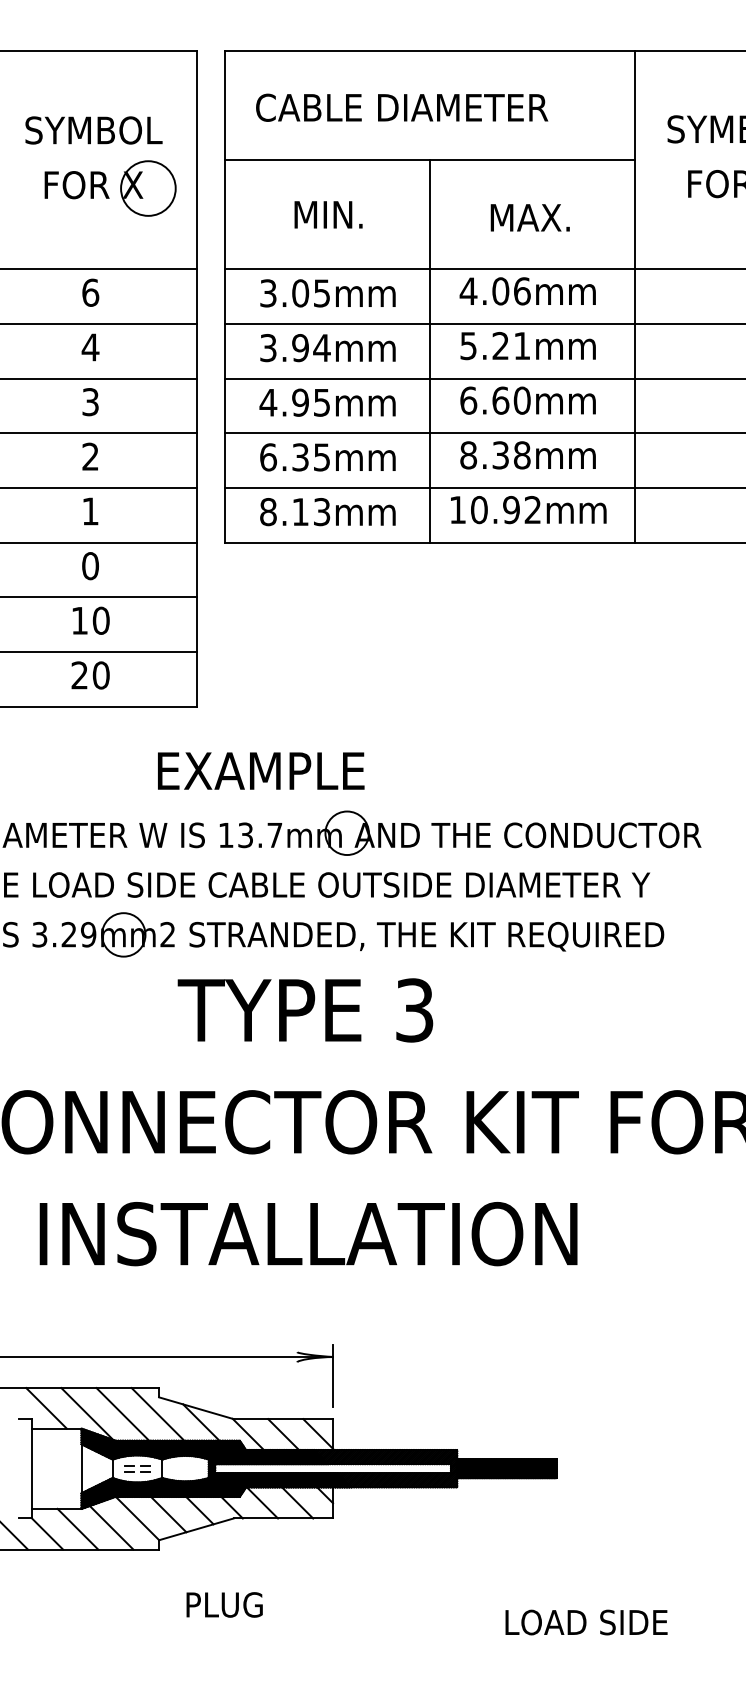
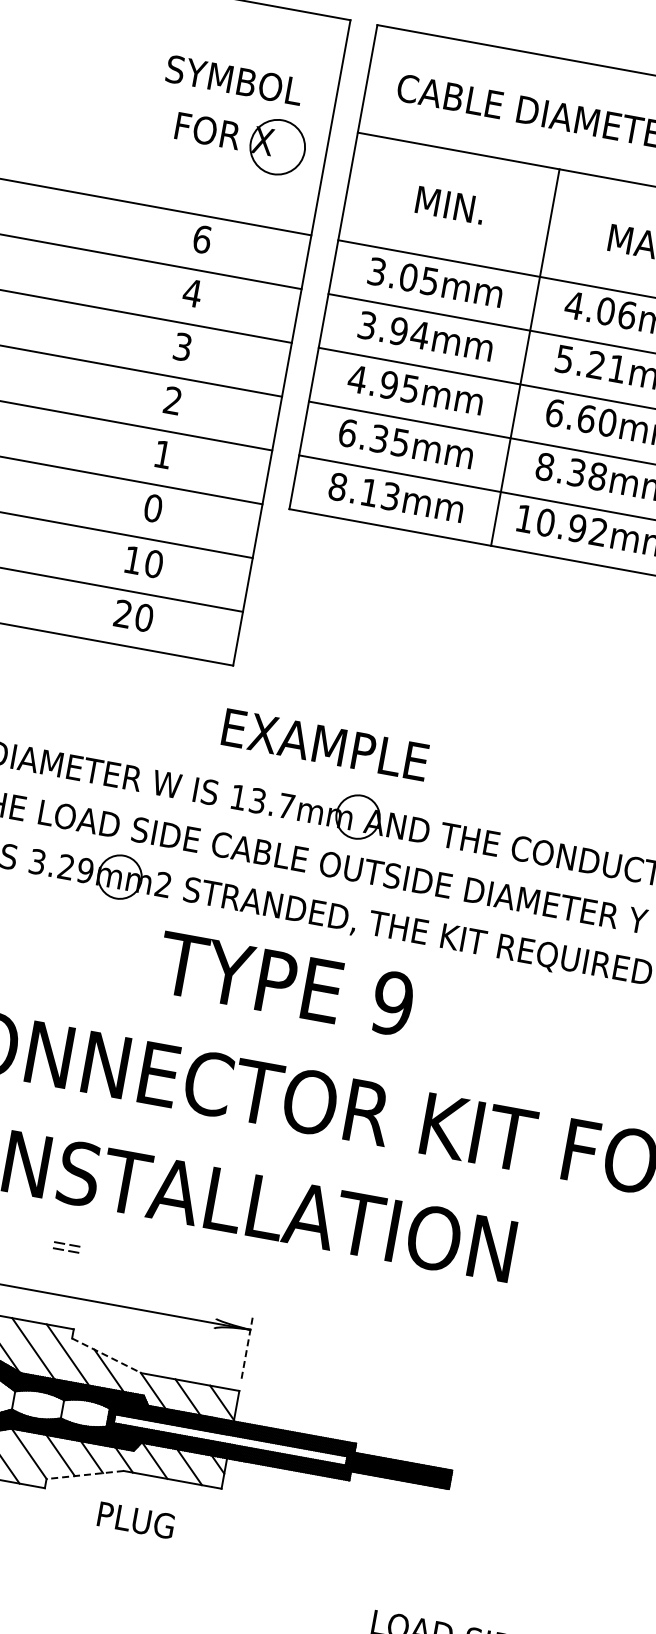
text: (261, 770) -> (325, 744), moved
text: (414, 1010) -> (392, 1003), 3 -> 9
line: (333, 1375) -> (247, 1348), solid -> dashed
line: (196, 1408) -> (106, 1356), solid -> dashed
part: (137, 1468) -> (66, 1247), moved
line: (196, 1529) -> (85, 1475), solid -> dashed
text: (224, 1604) -> (136, 1519), moved

